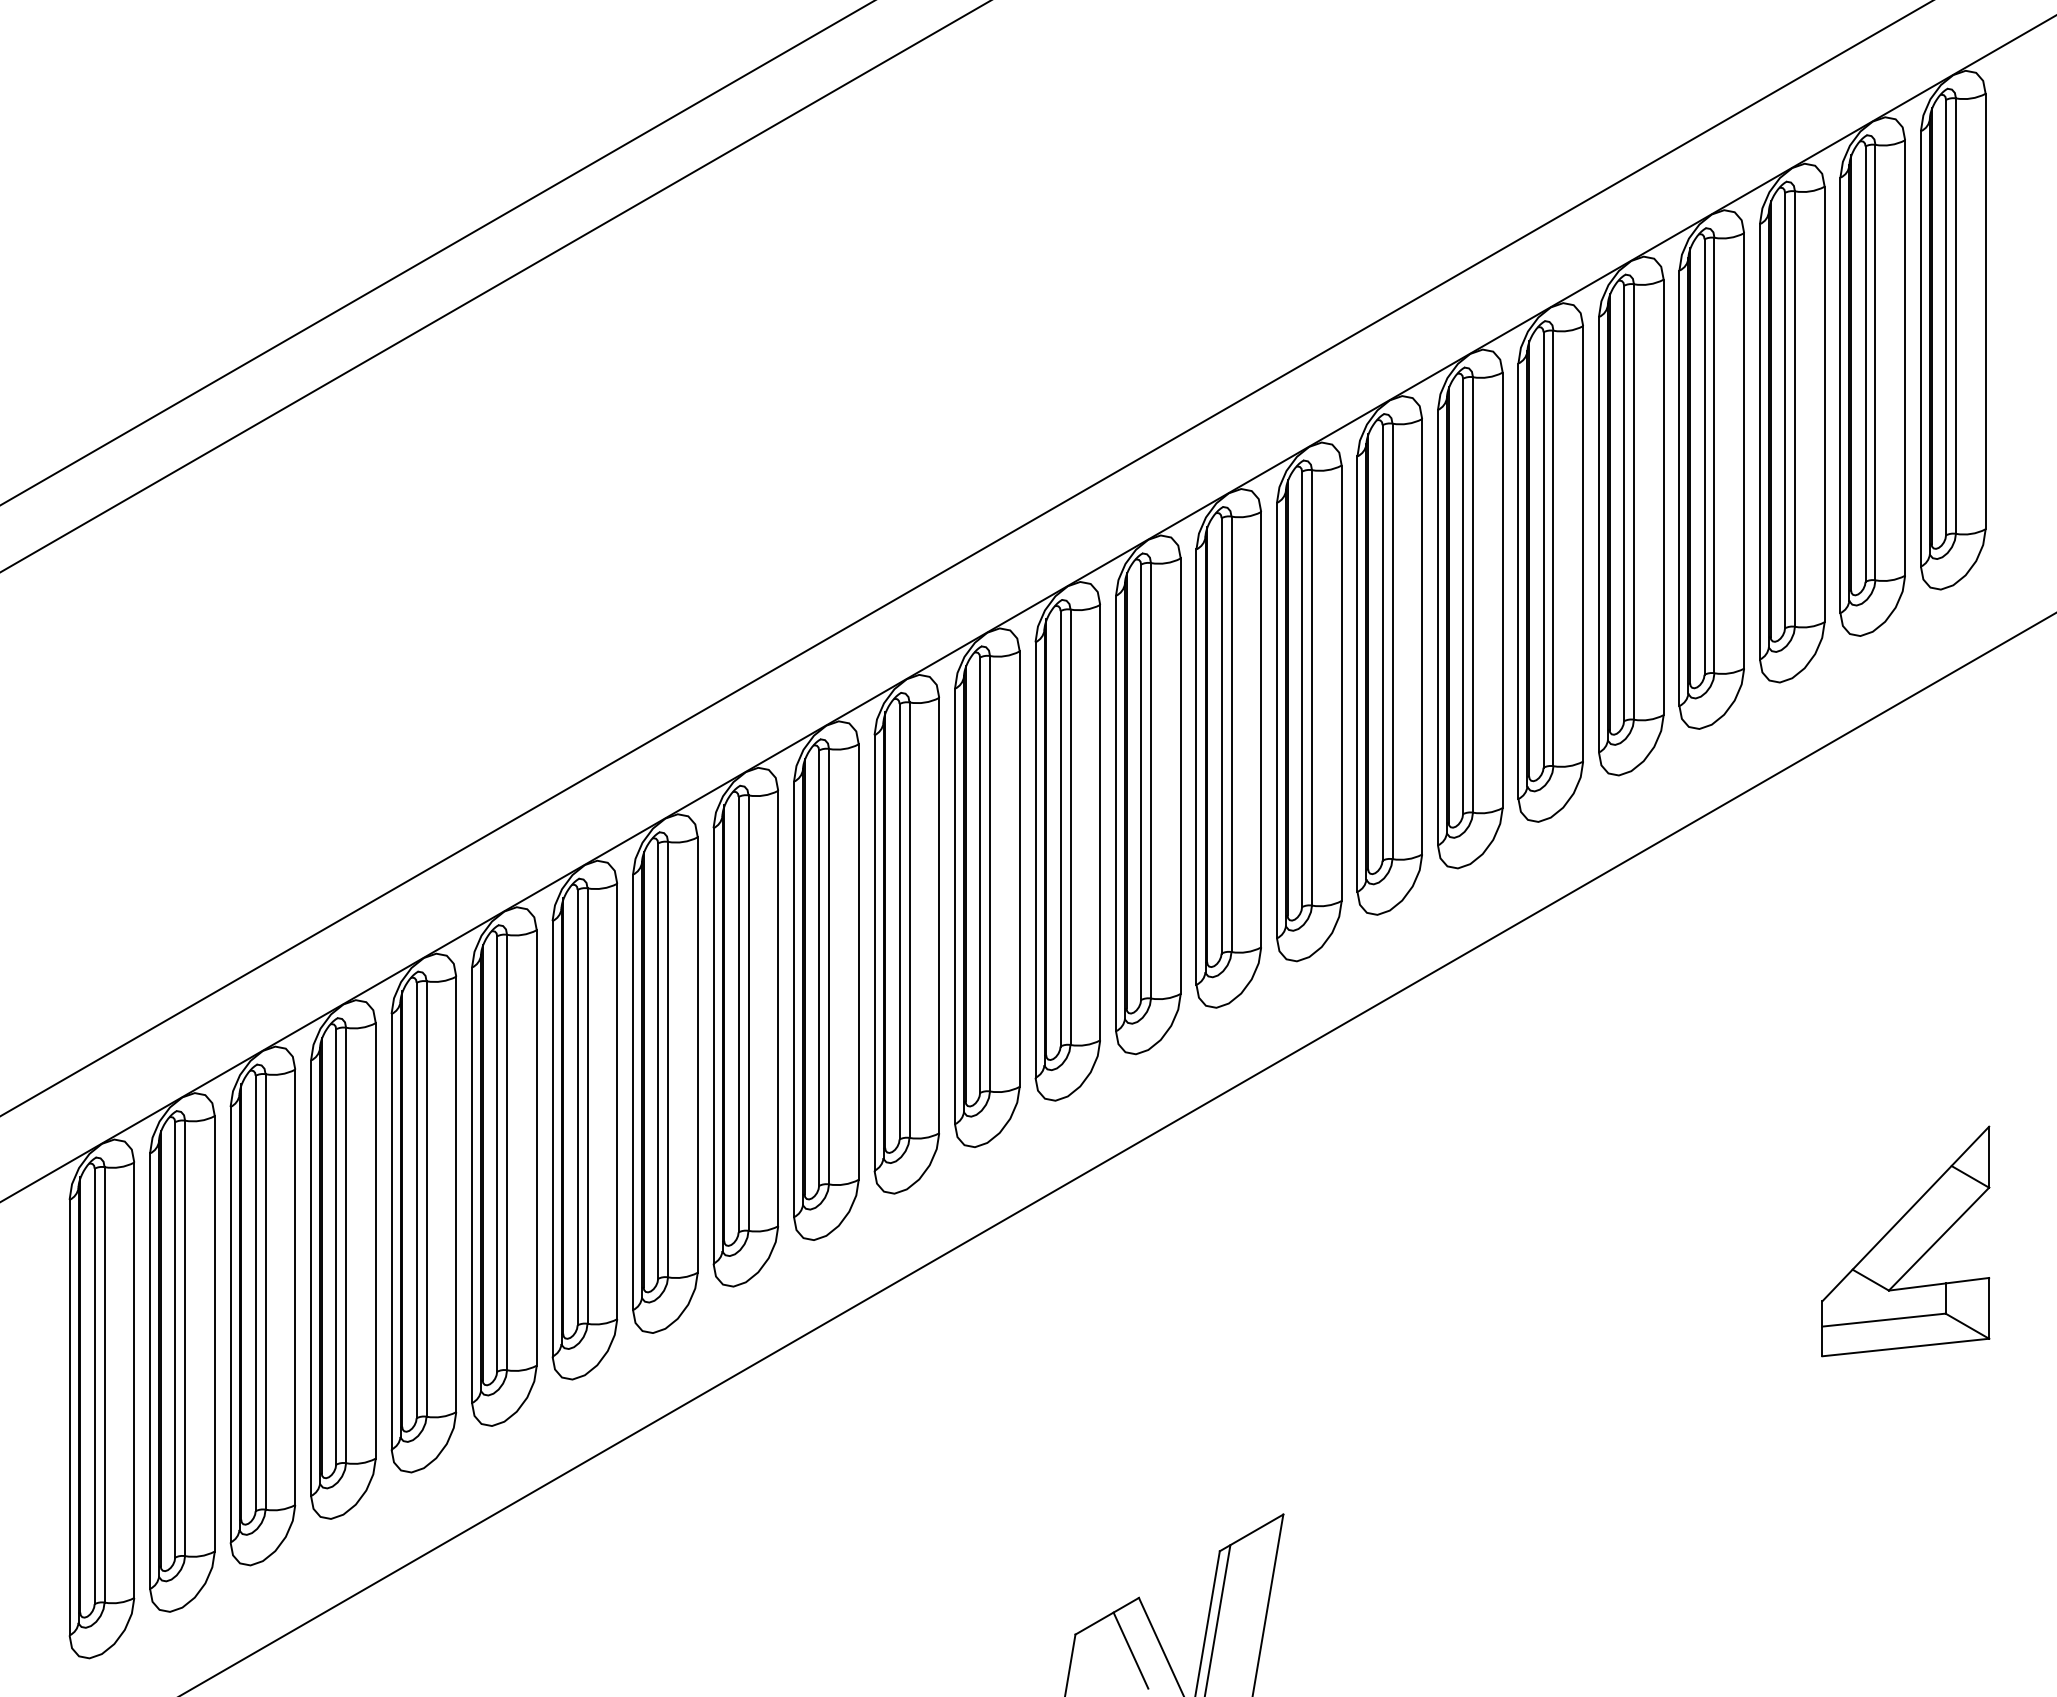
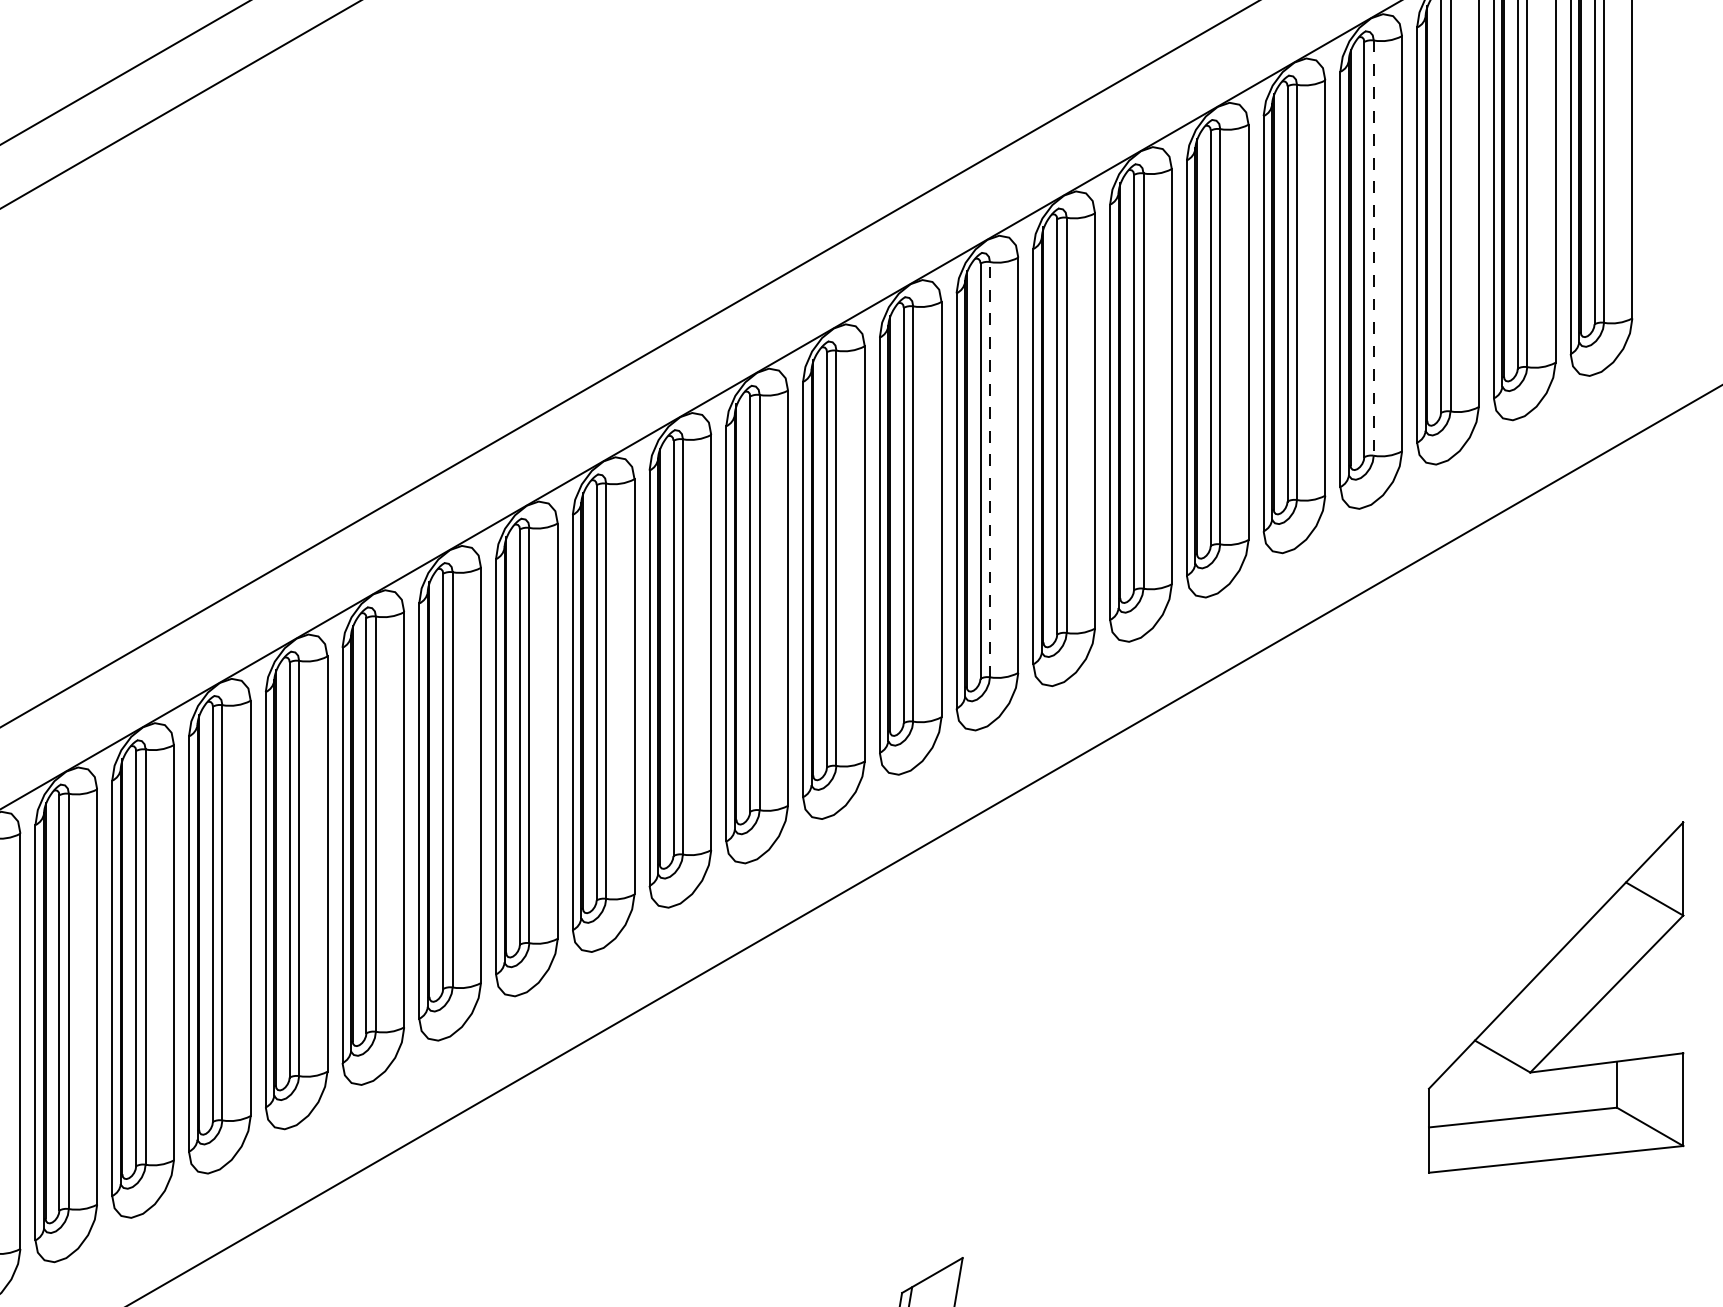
line: (1714, 455) -> (1373, 248), solid -> dashed
line: (1312, 687) -> (990, 469), solid -> dashed
part: (1905, 1241) -> (1555, 997), size x1.6

